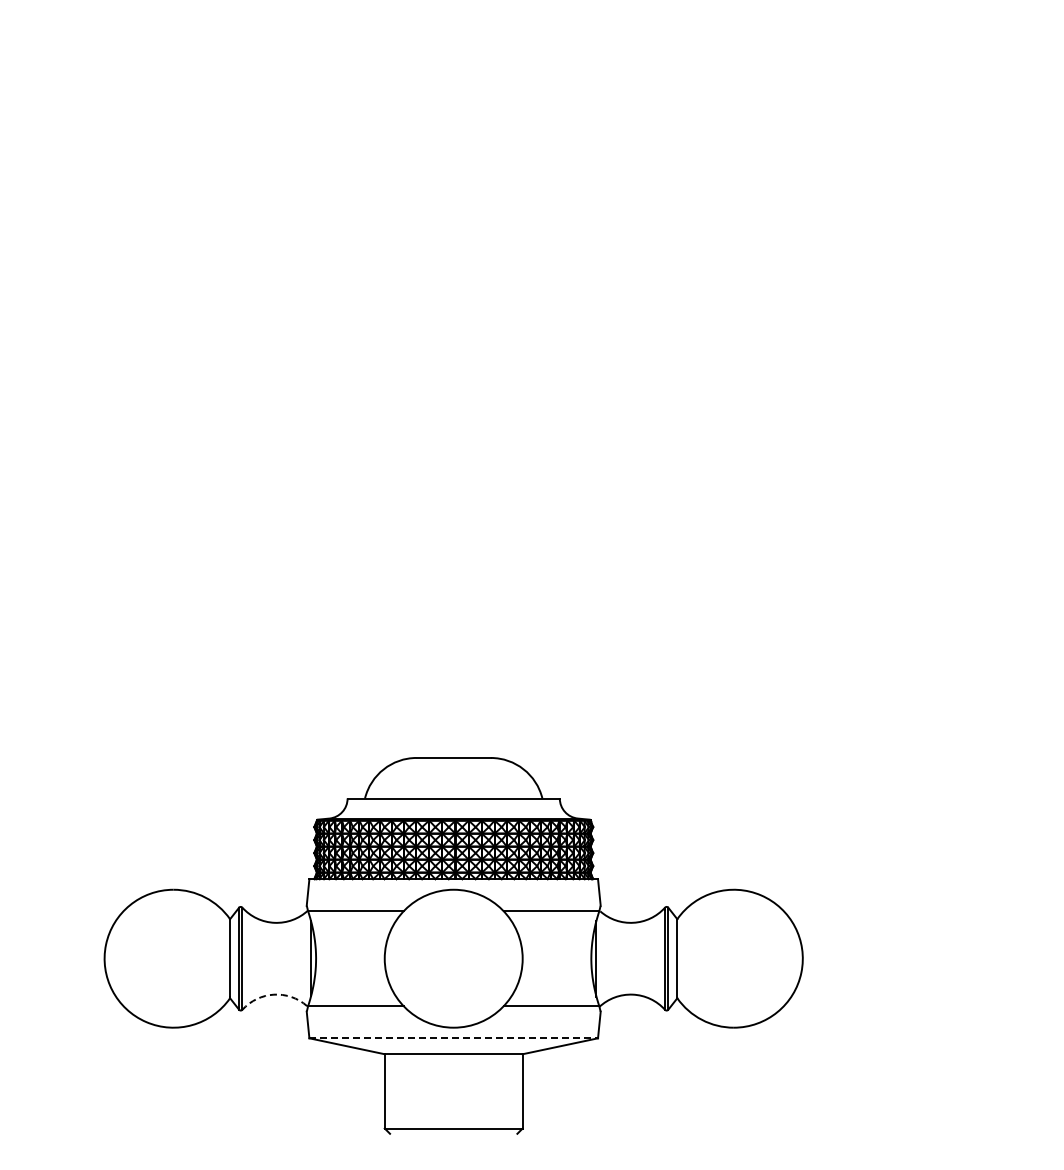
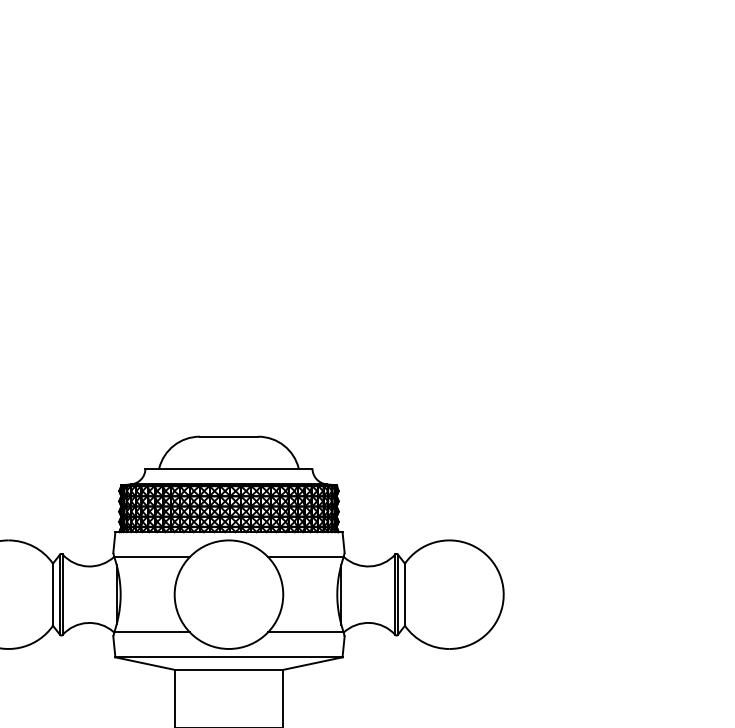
arc: (273, 994) -> (87, 622), dashed -> solid
line: (454, 1038) -> (229, 657), dashed -> solid

